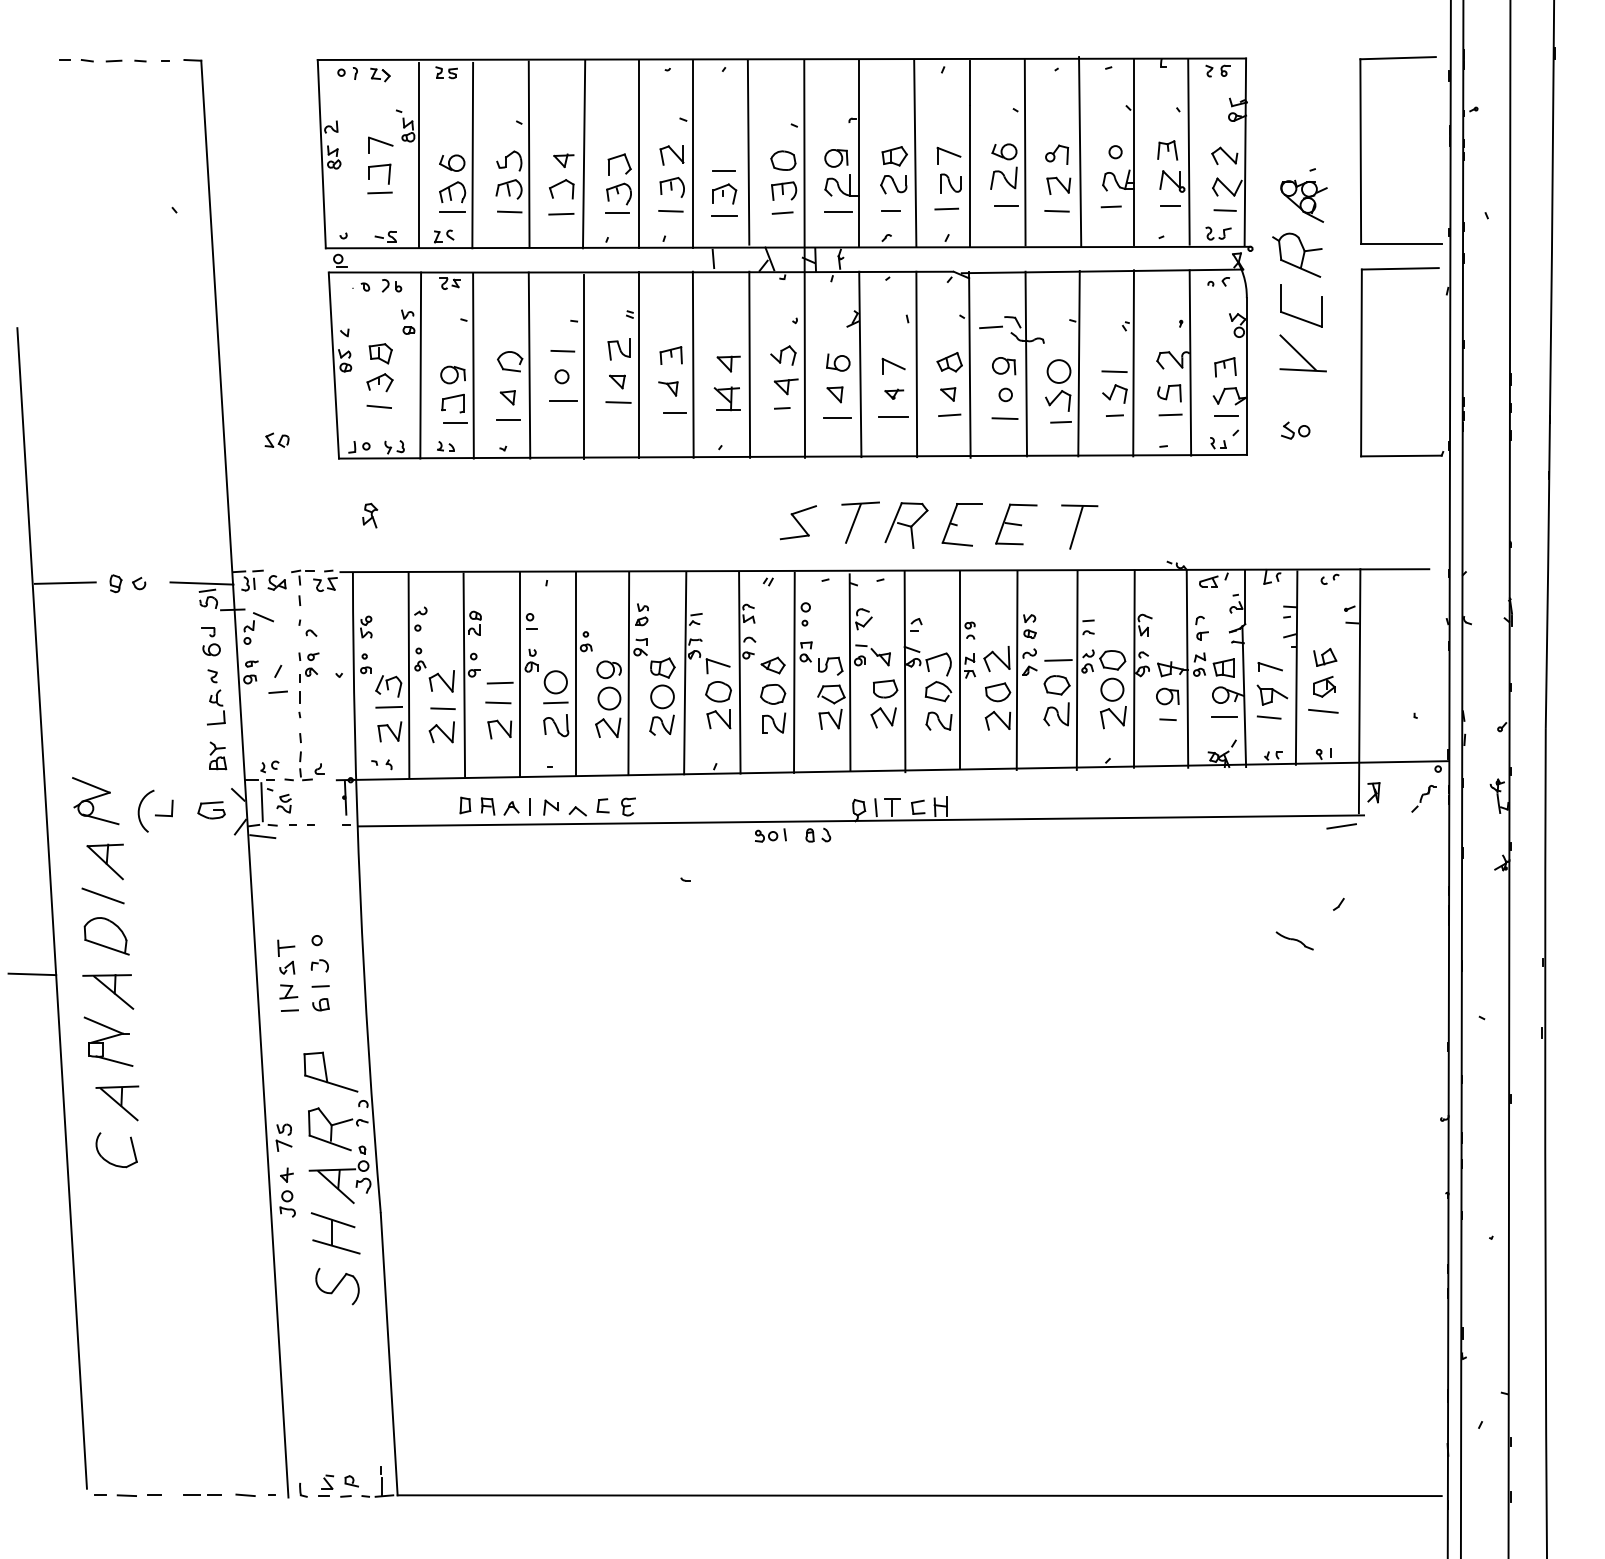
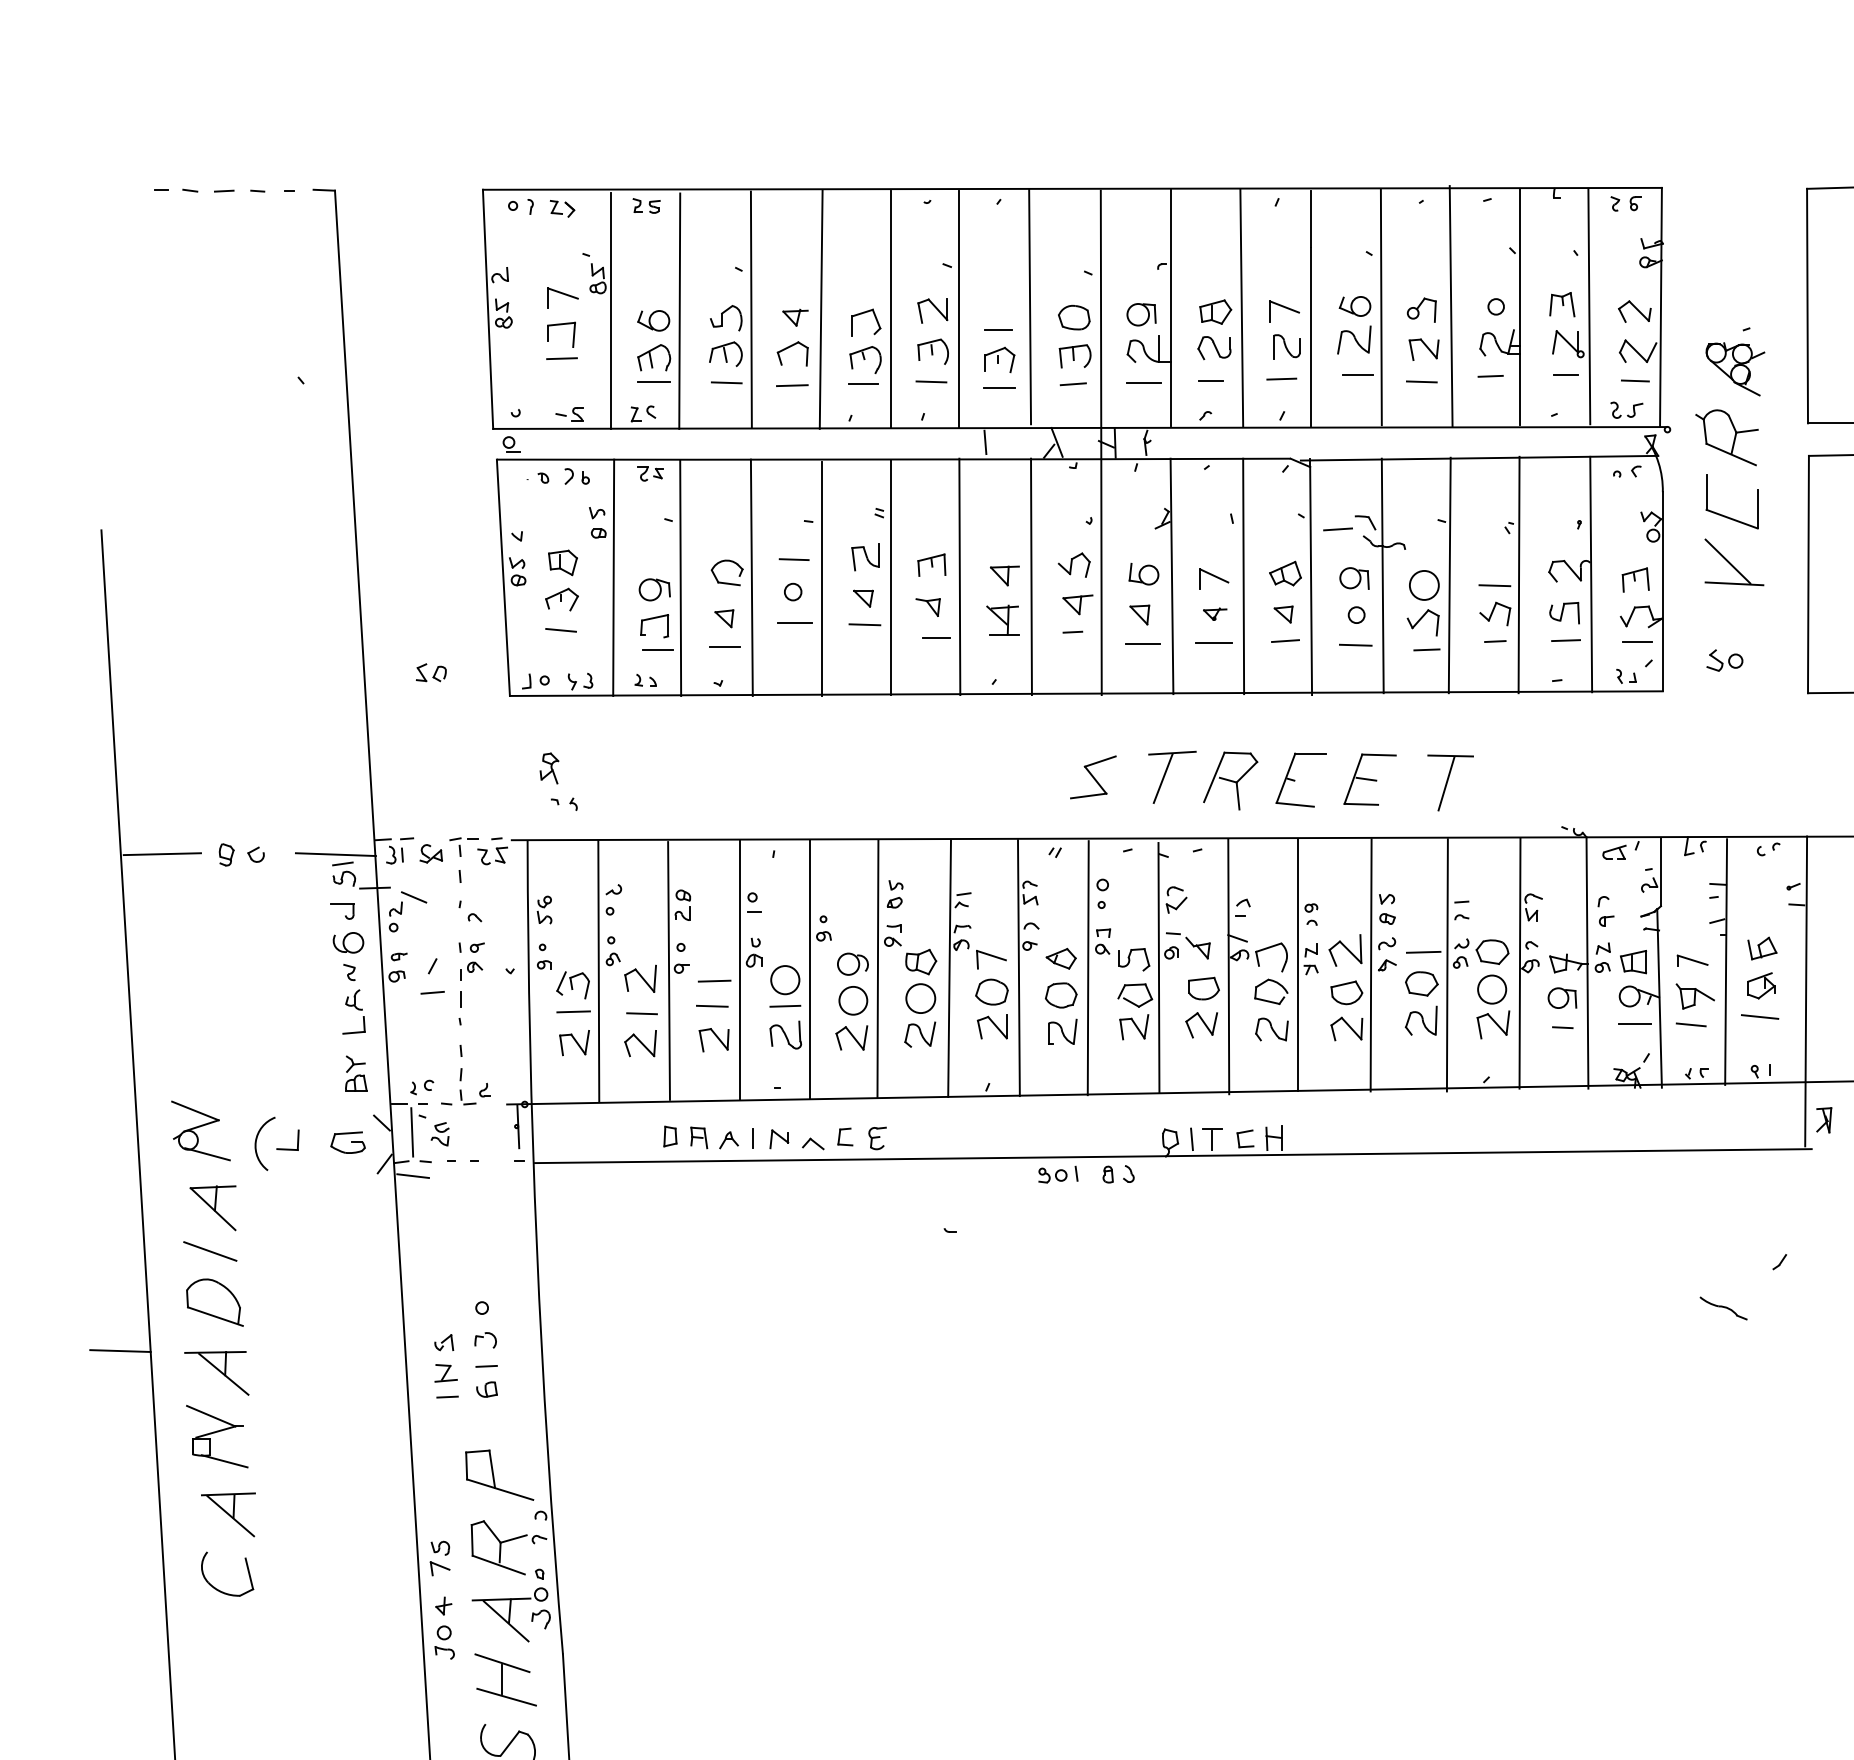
part: (210, 641) -> (346, 928), size x1.4
part: (381, 764) -> (563, 803), moved
line: (1341, 826) -> (1783, 1163), removed
part: (286, 947) -> (443, 1316), removed

